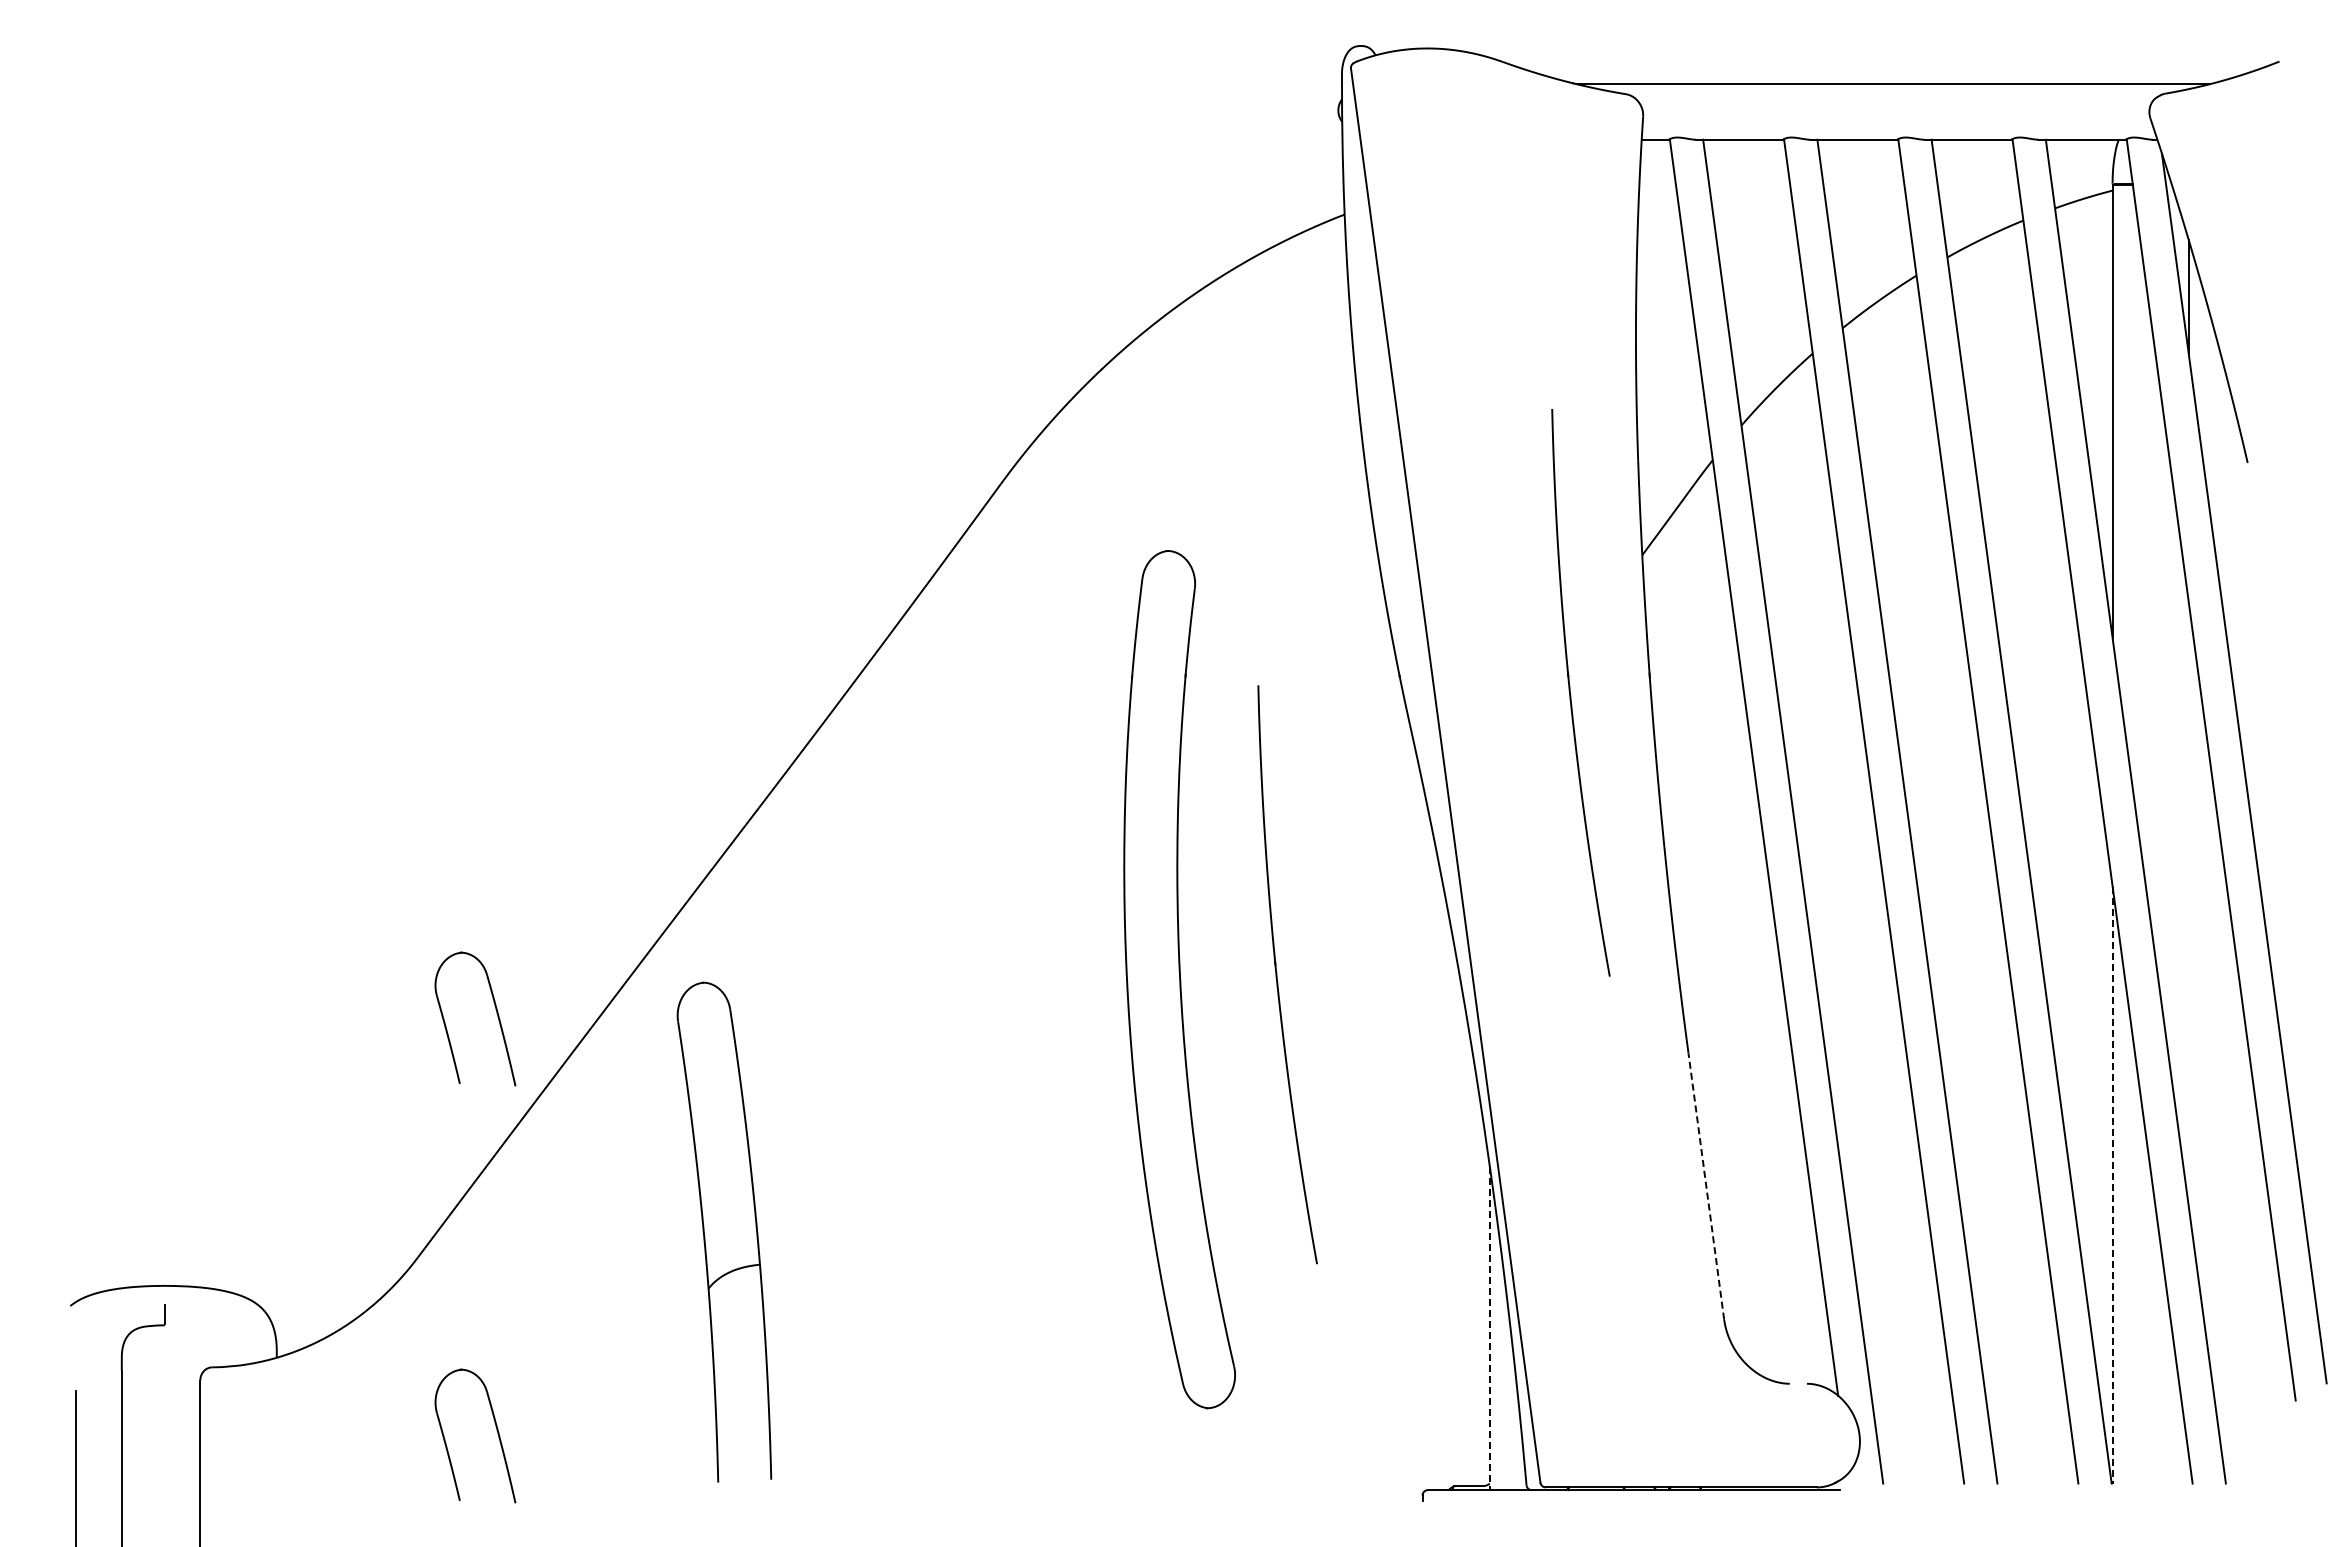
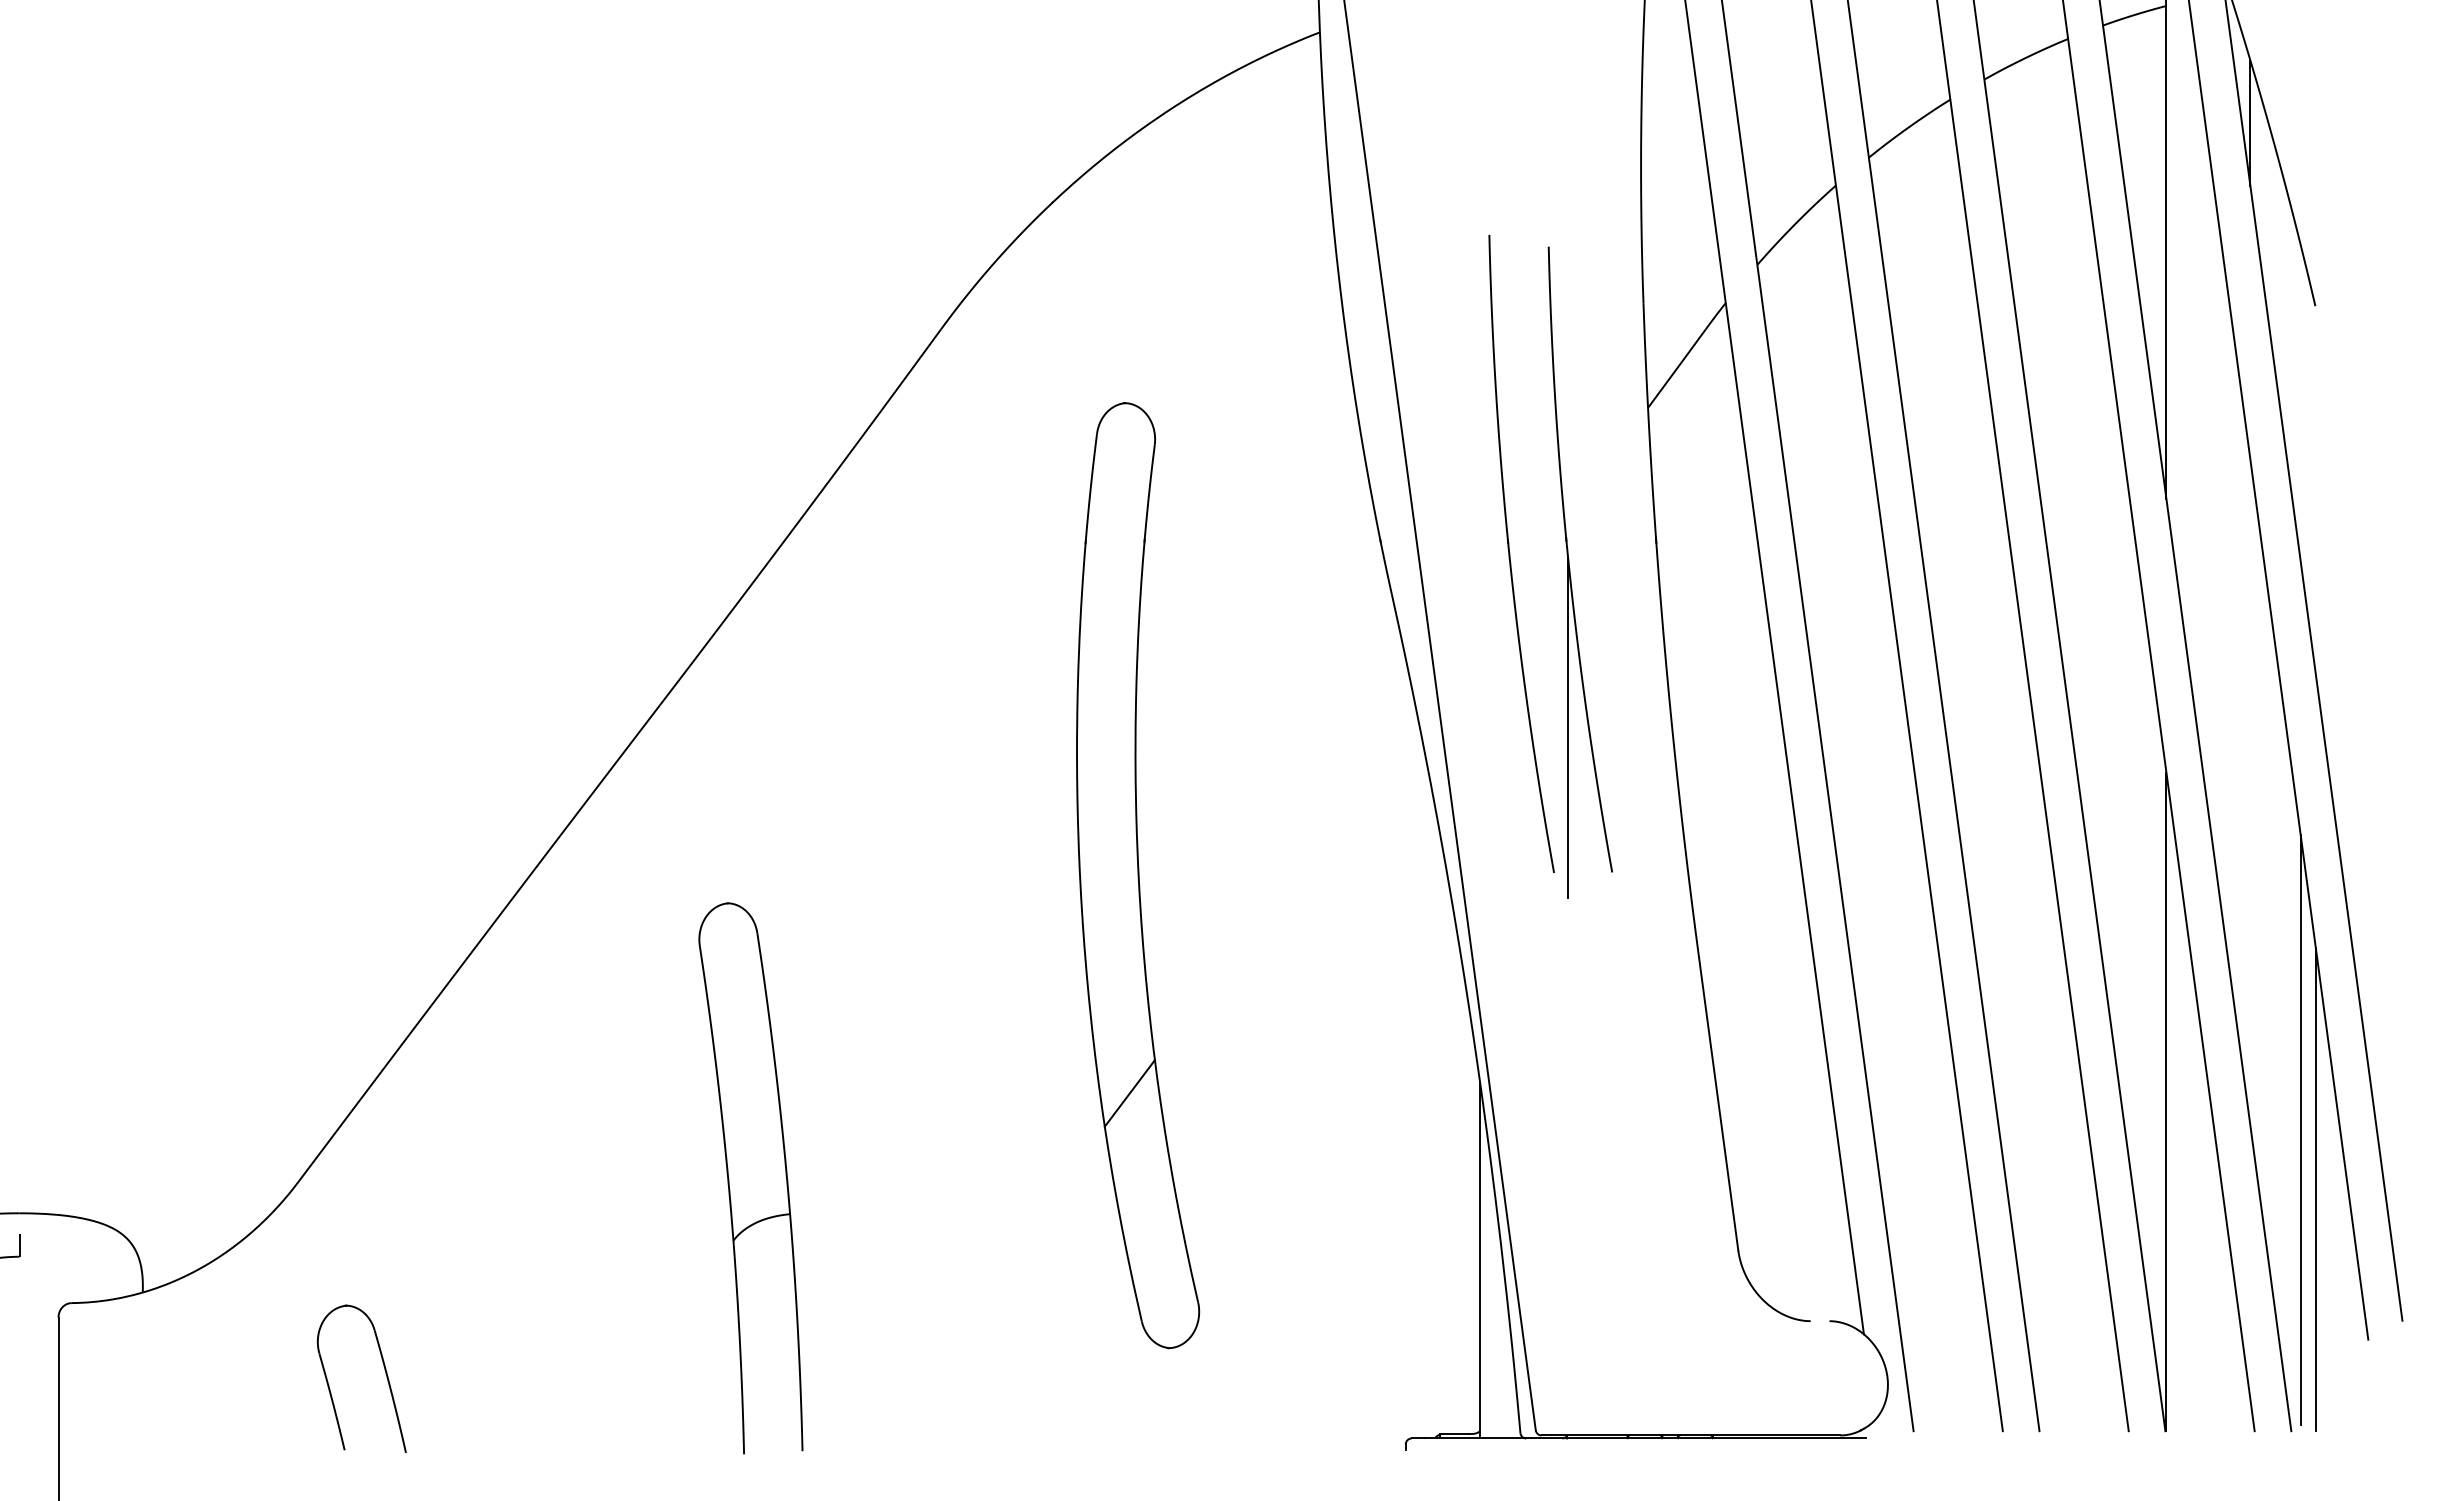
line: (1569, 844) -> (1567, 726), added
part: (1277, 974) -> (1510, 553), moved
part: (496, 1013) -> (385, 913), removed
line: (1171, 1176) -> (1129, 1092), added
line: (2112, 1185) -> (2166, 1102), dashed -> solid
line: (1706, 1186) -> (1718, 1103), dashed -> solid
line: (2234, 1210) -> (2300, 1130), added
part: (724, 1231) -> (750, 1177), moved
line: (2248, 1264) -> (2316, 1189), added
line: (1489, 1328) -> (1479, 1260), dashed -> solid

